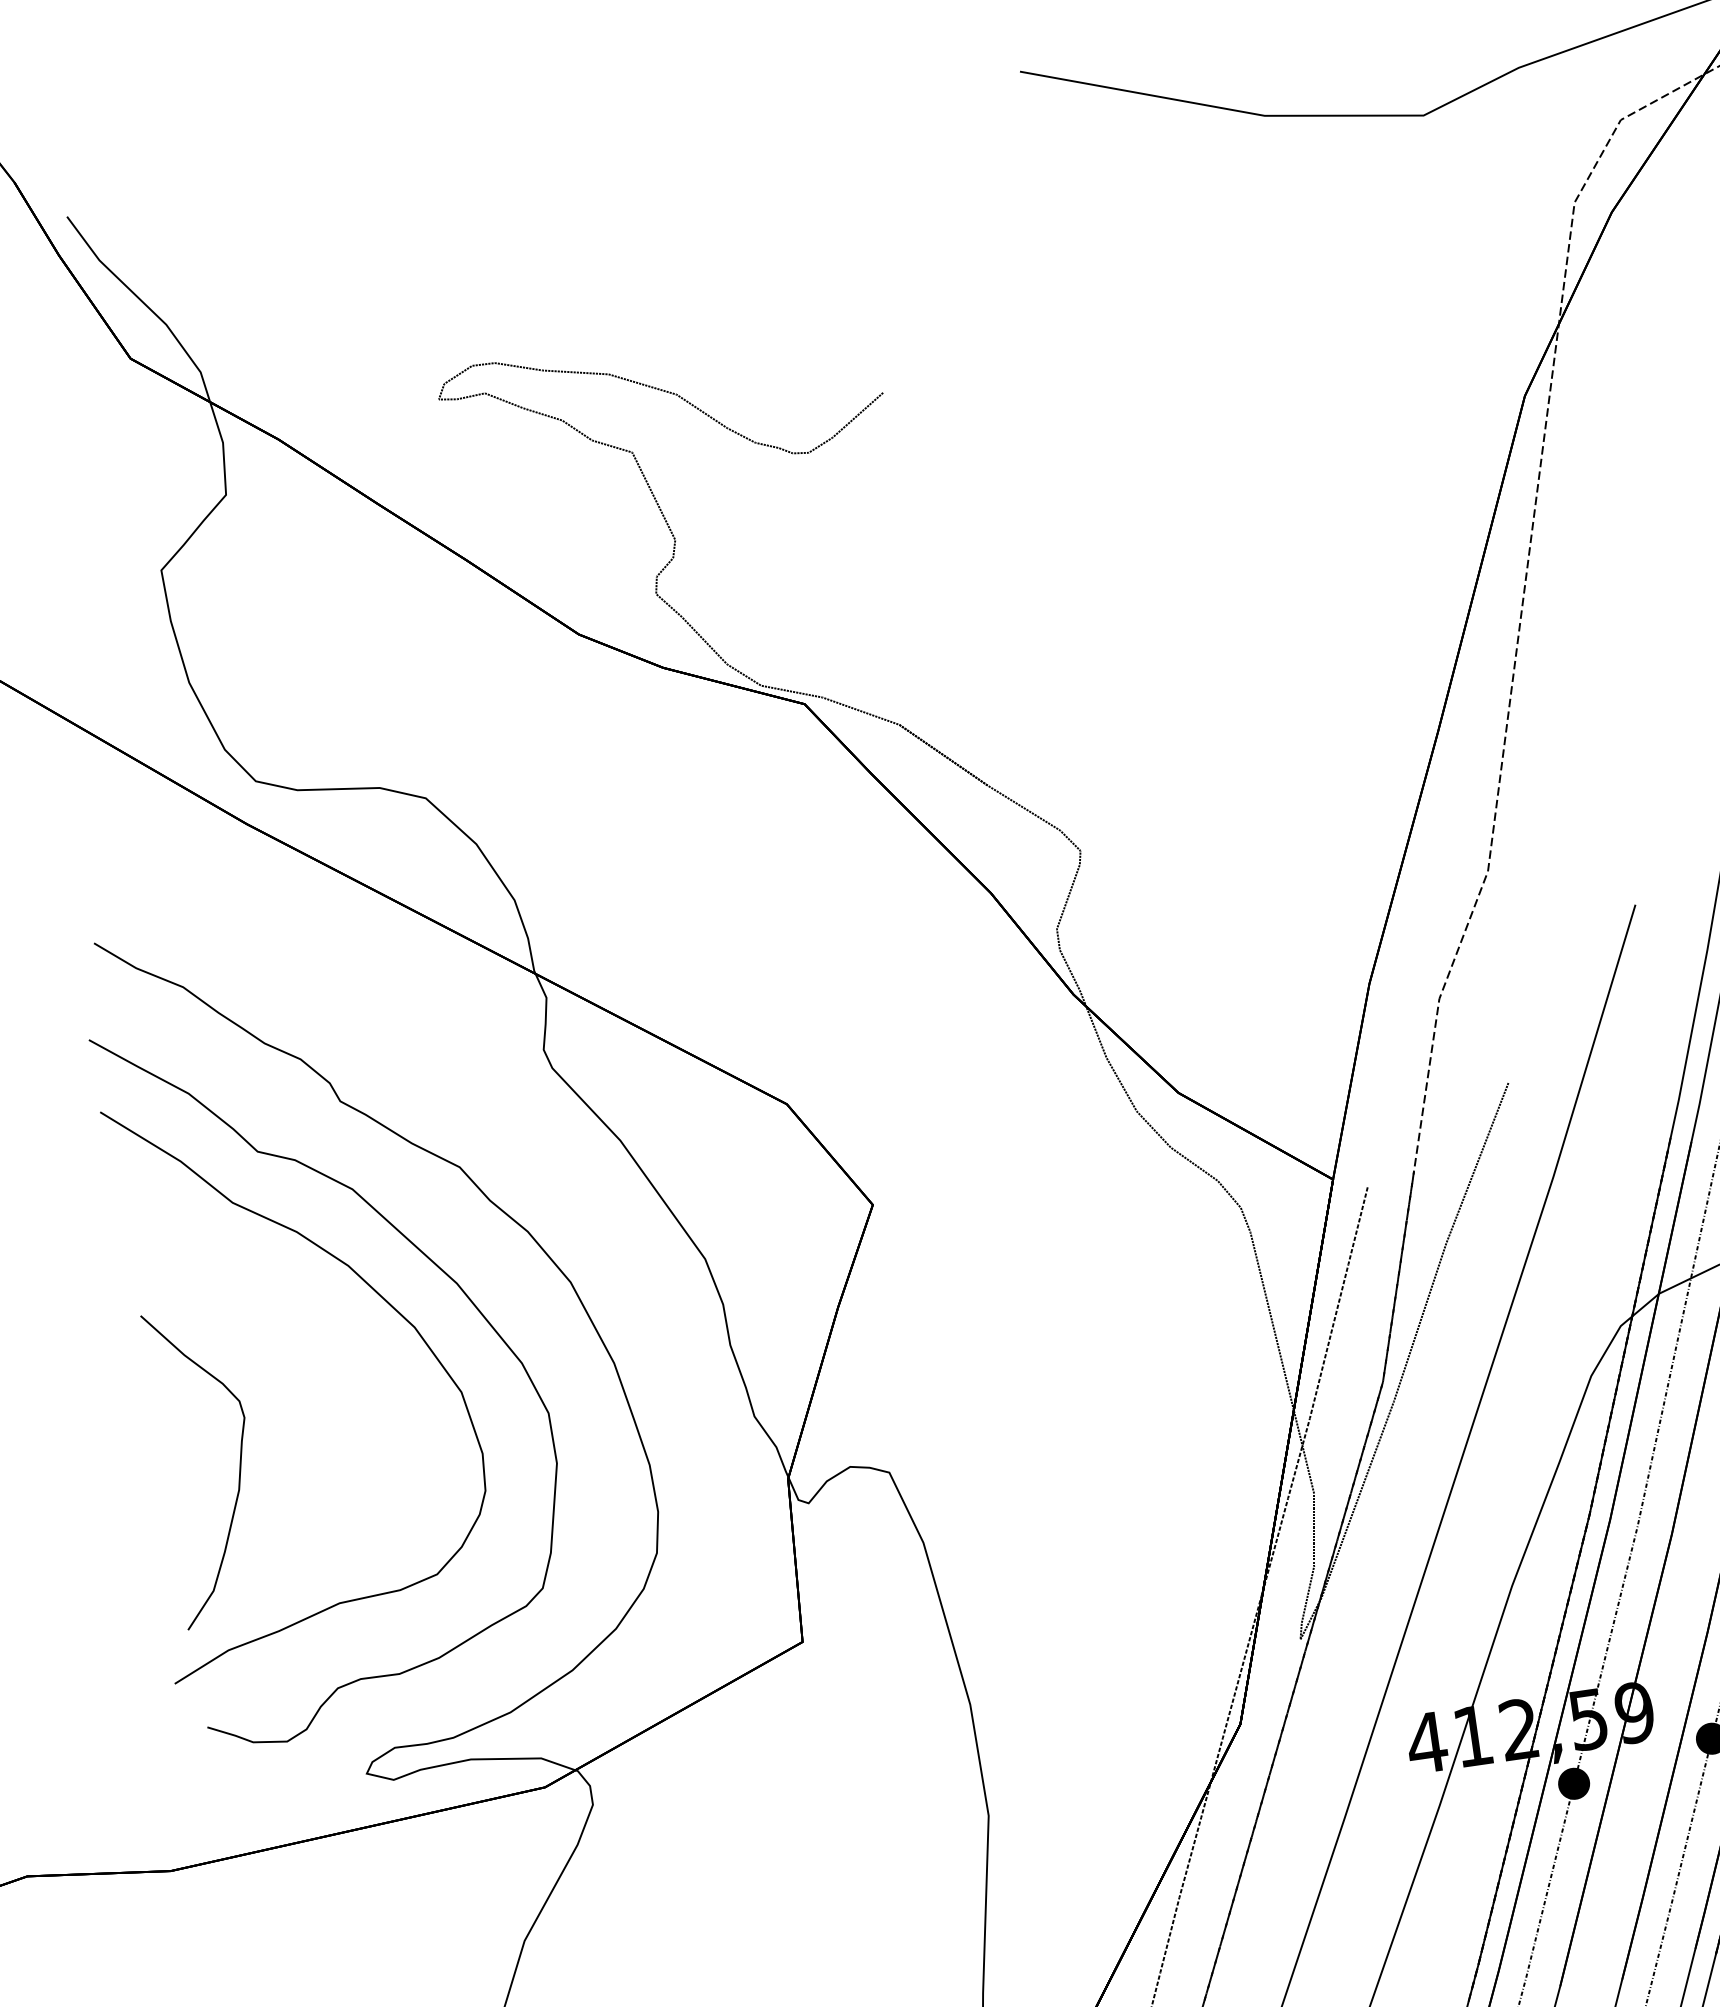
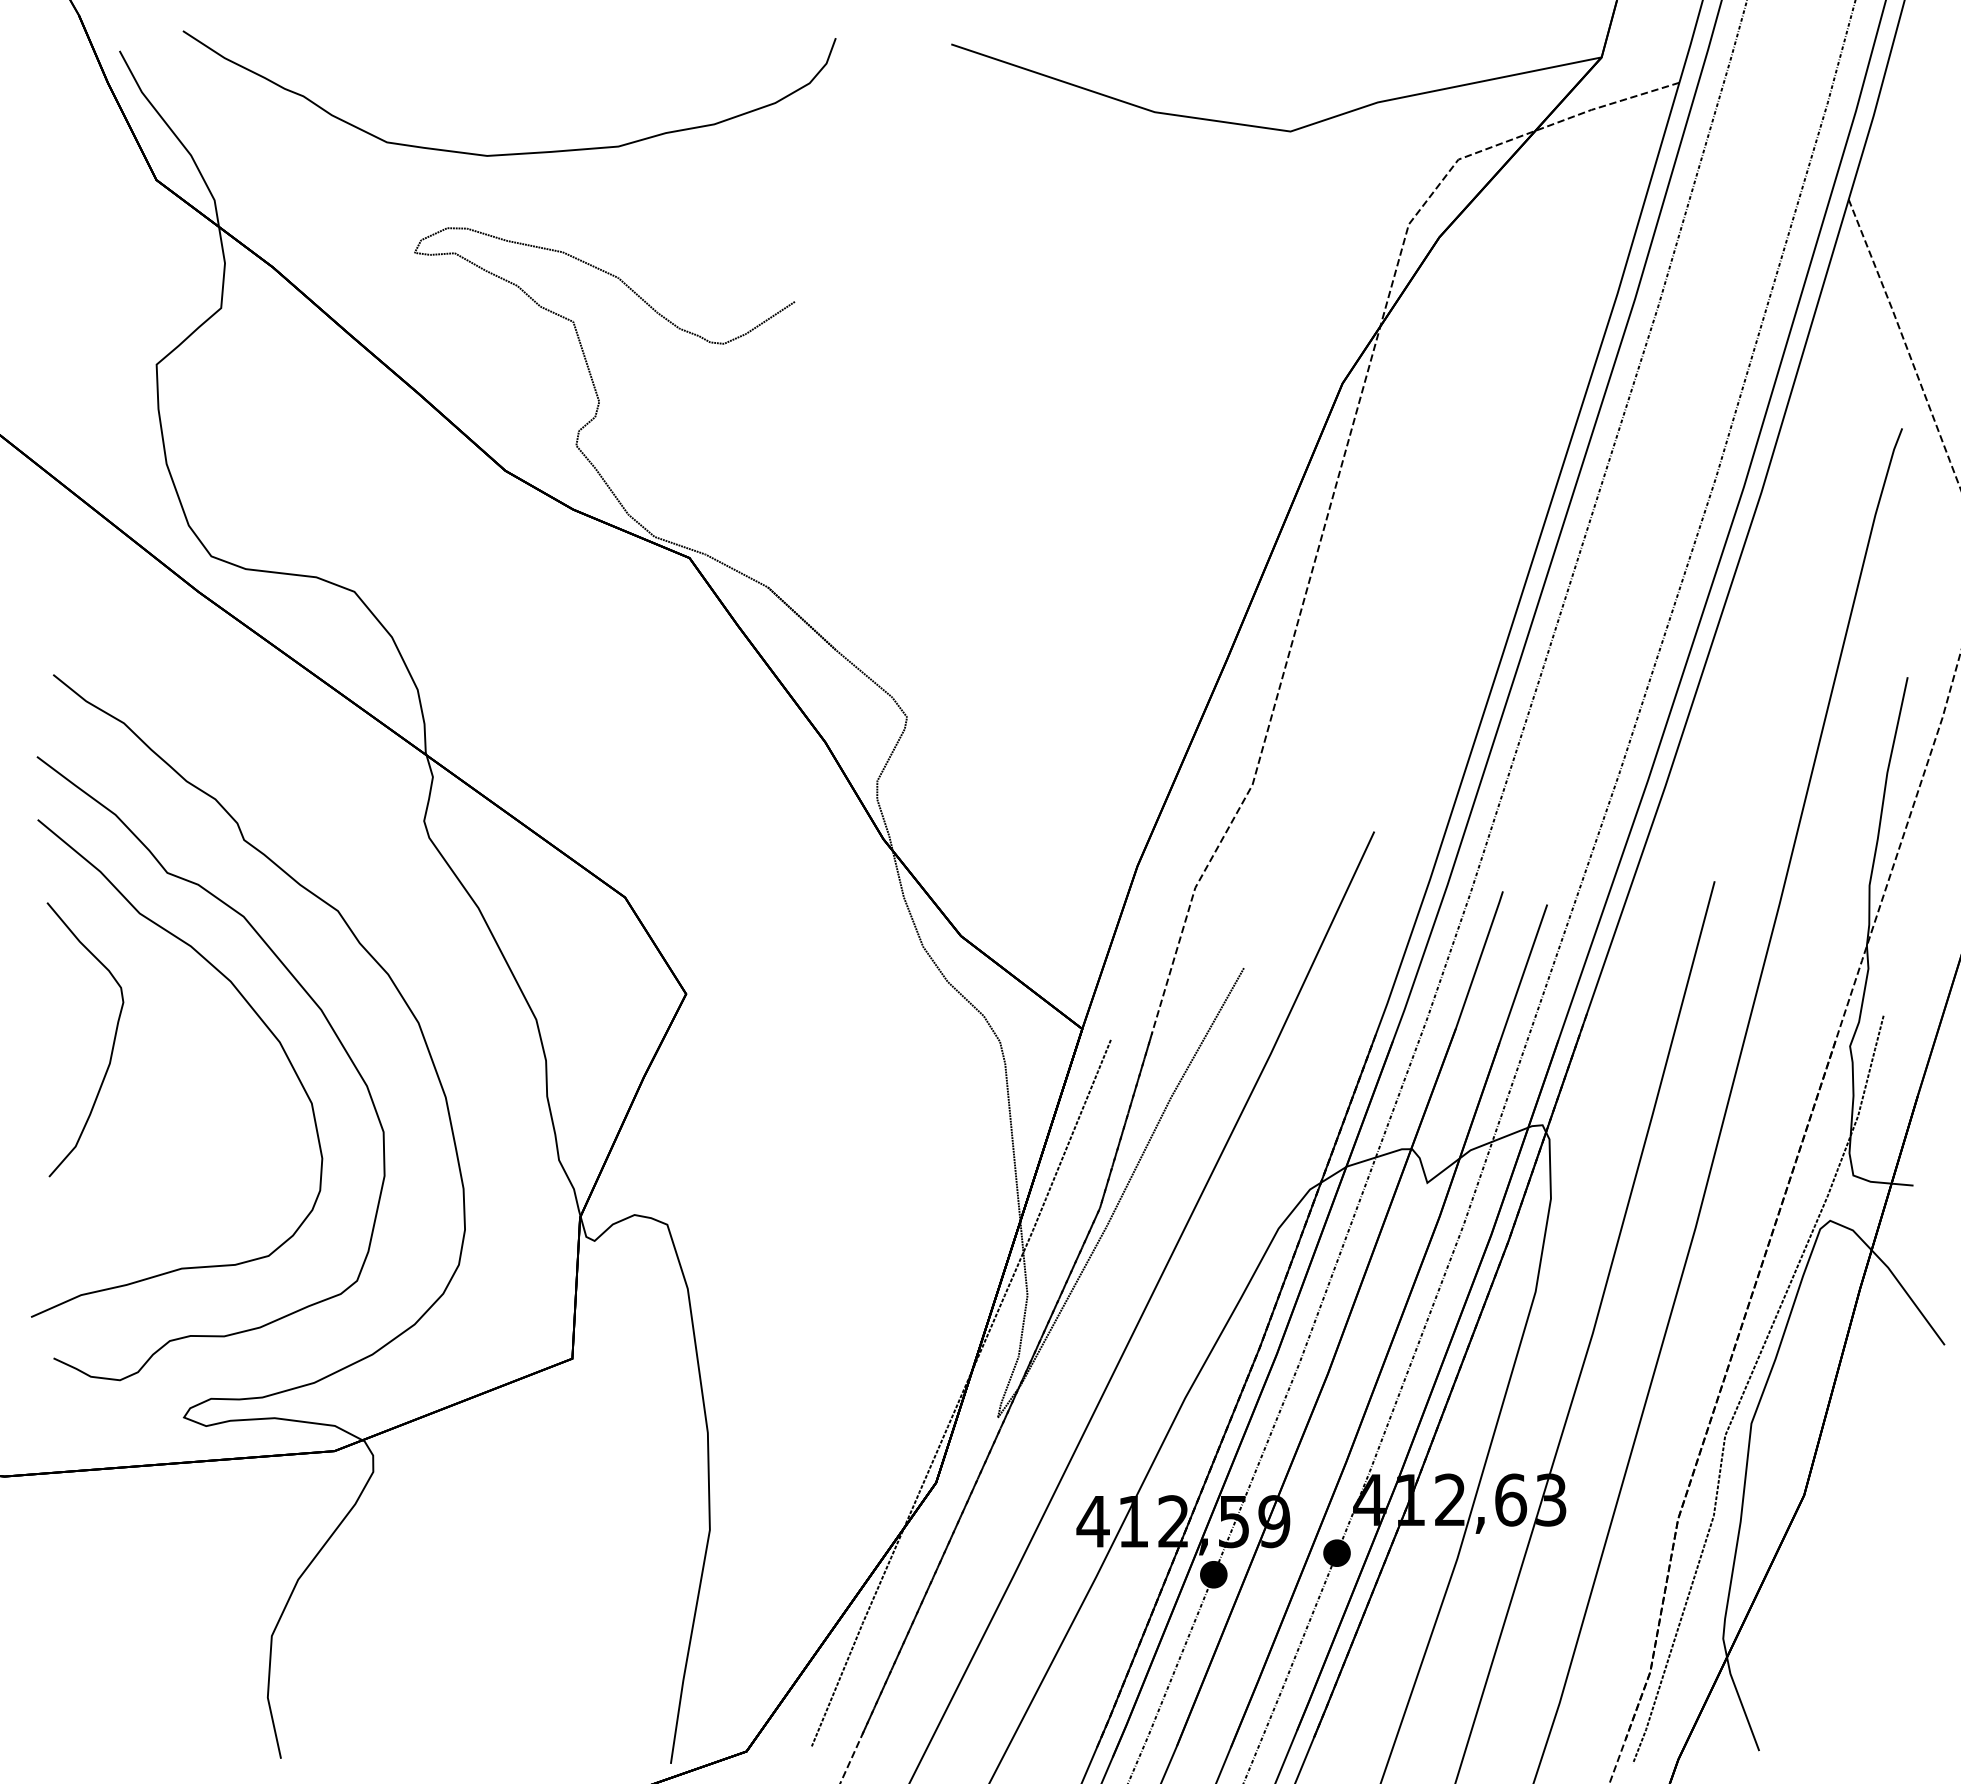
curve: (531, 269) -> (509, 153), added
part: (238, 1467) -> (112, 1044), moved

